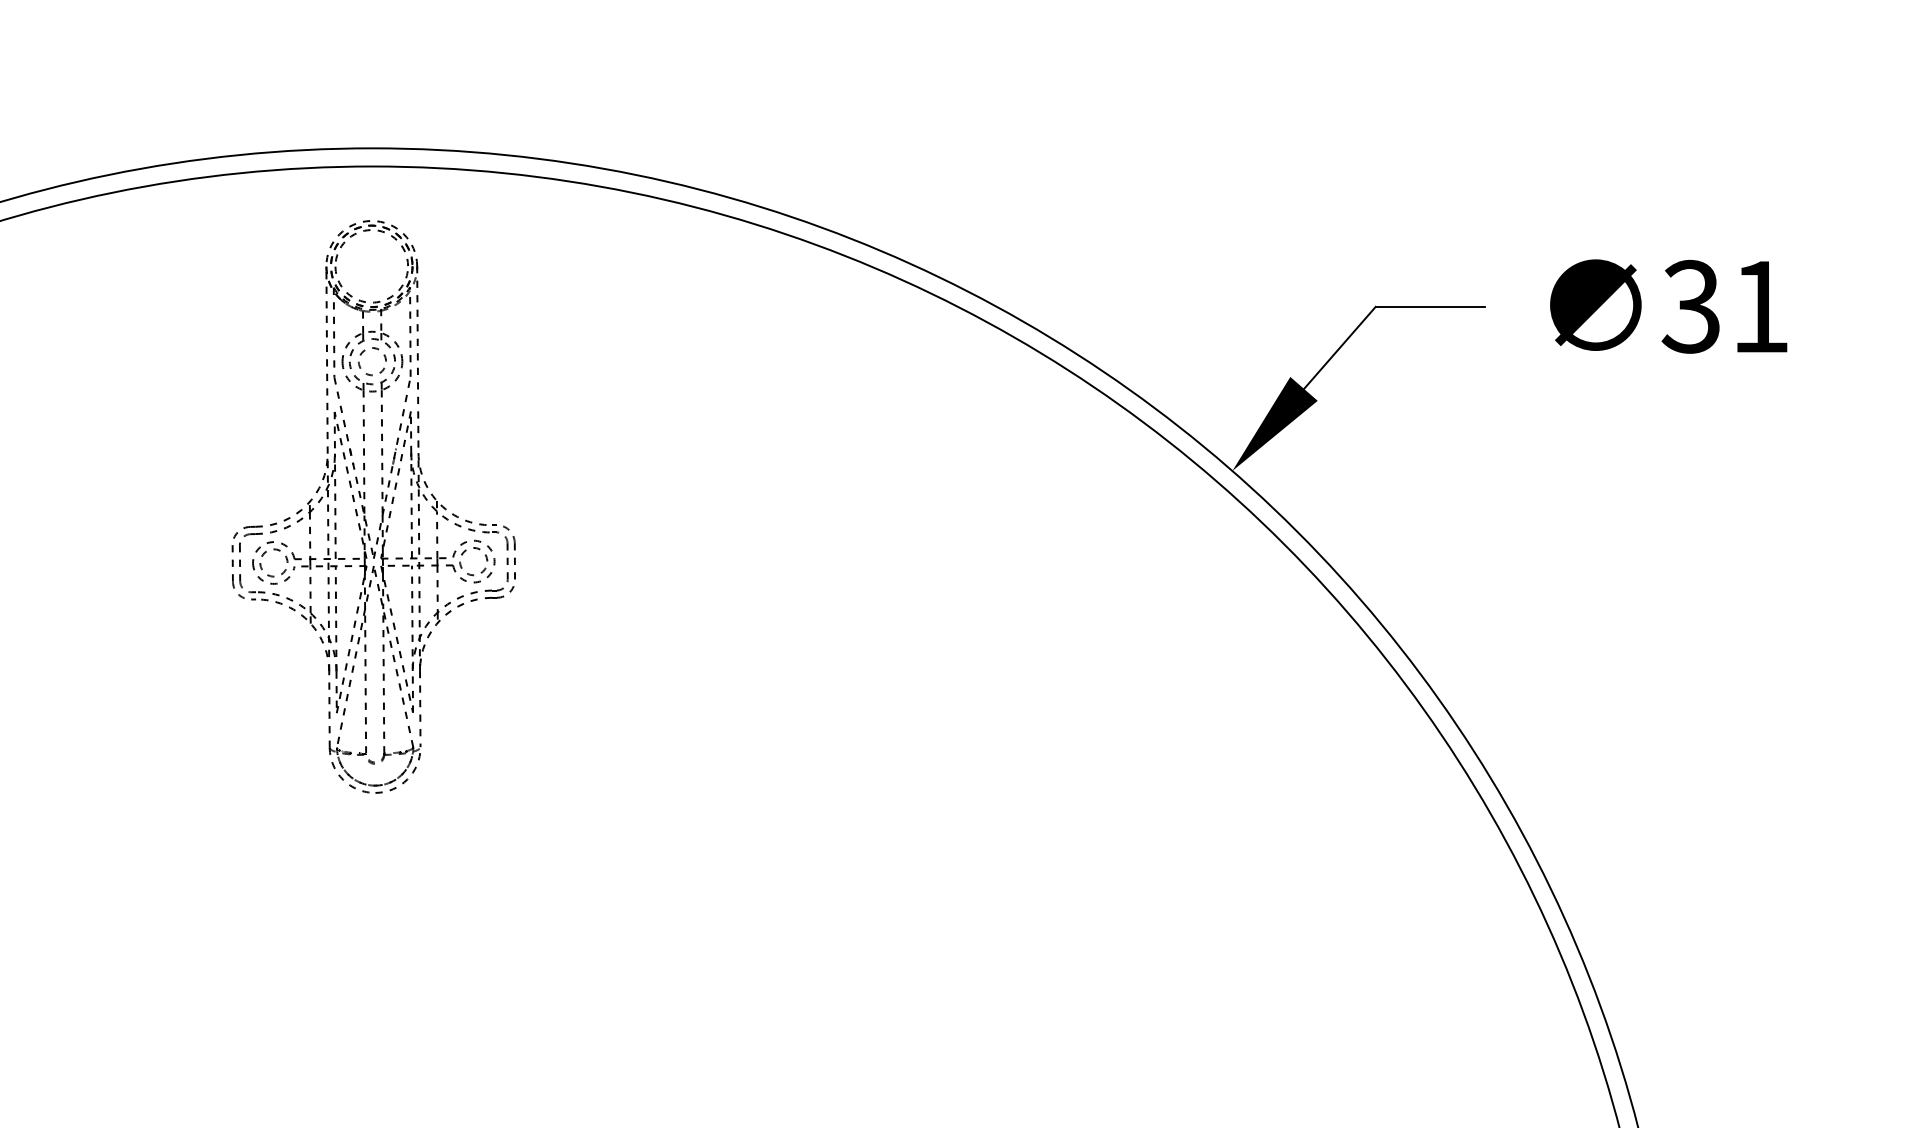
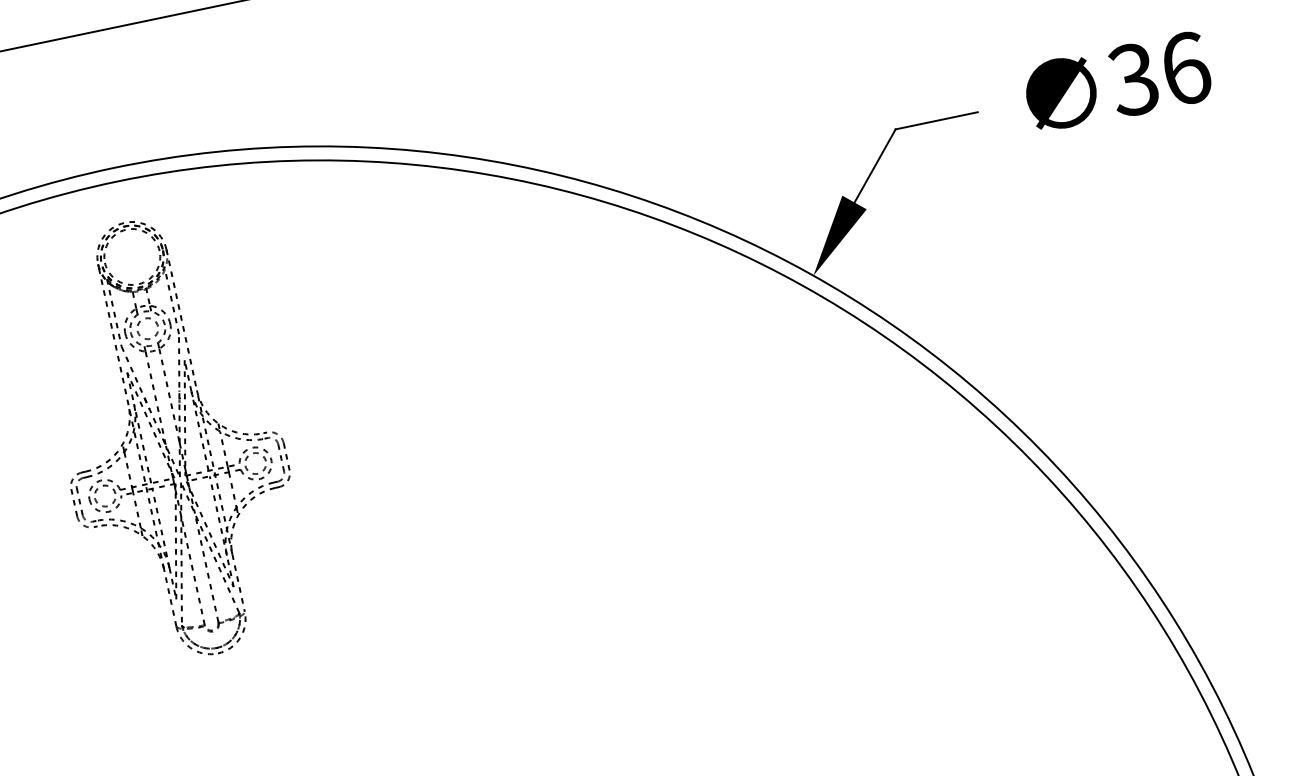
text: (1761, 306) -> (1186, 68), 31 -> 36

